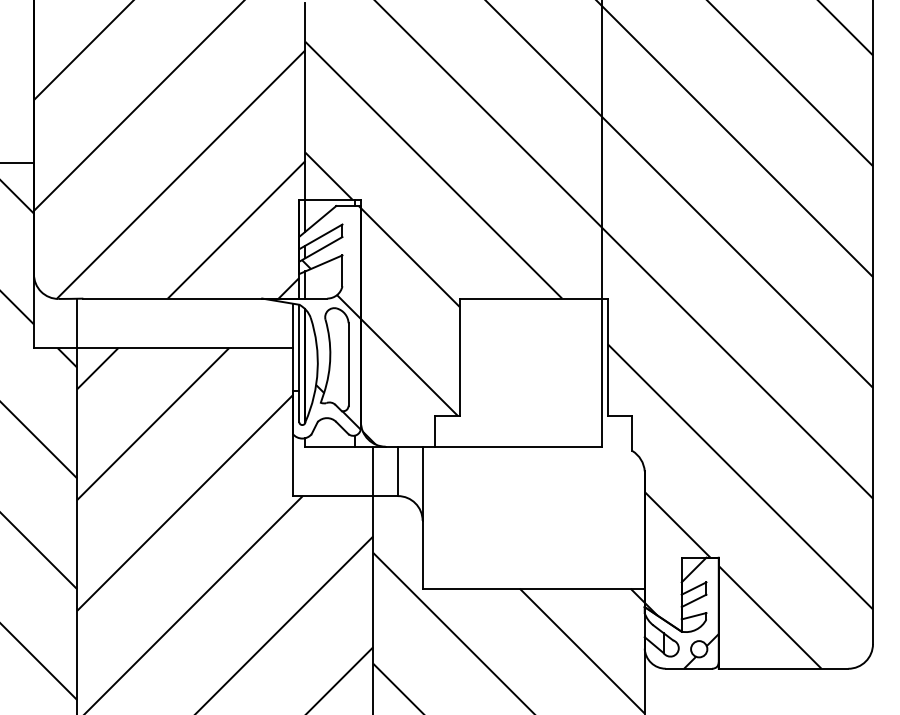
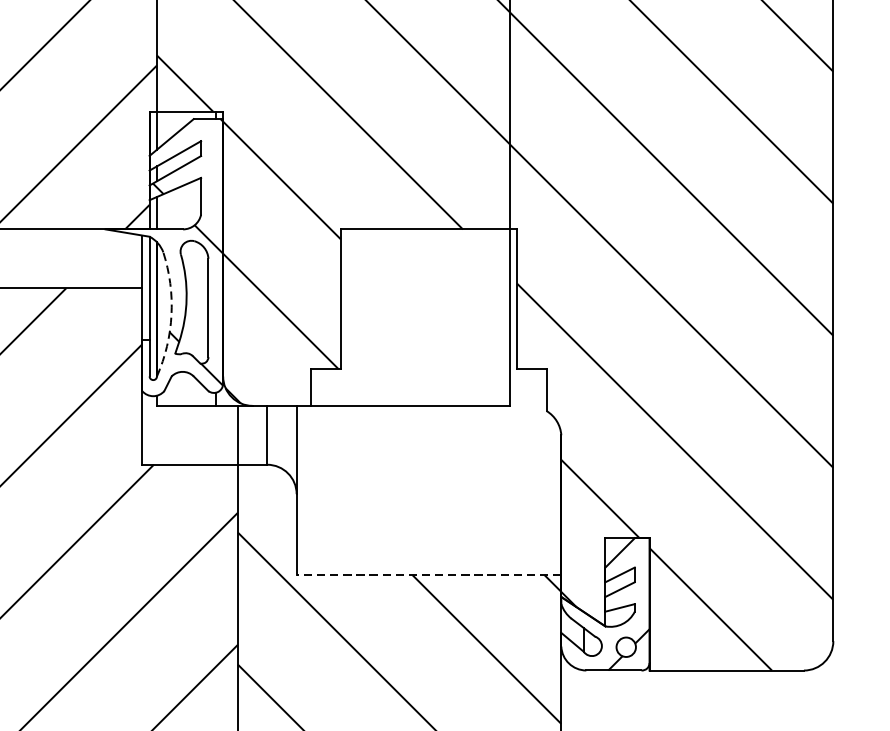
arc: (317, 370) -> (171, 315), solid -> dashed
line: (533, 588) -> (428, 574), solid -> dashed

